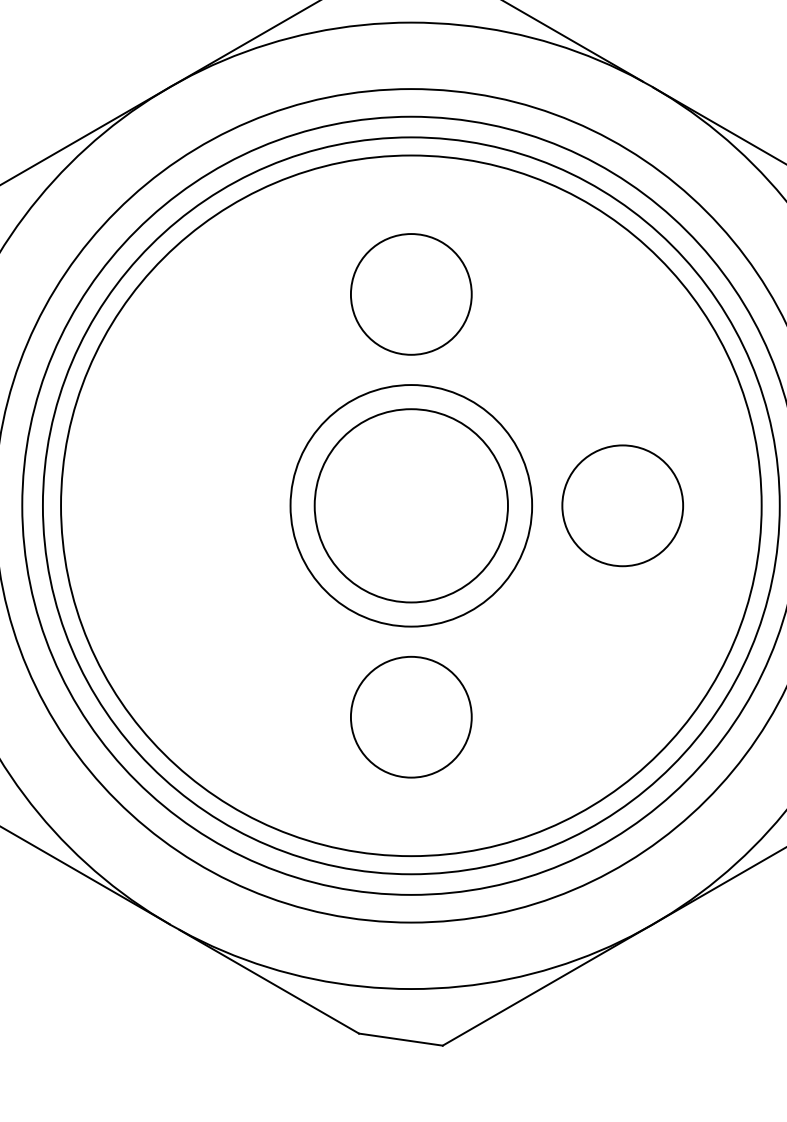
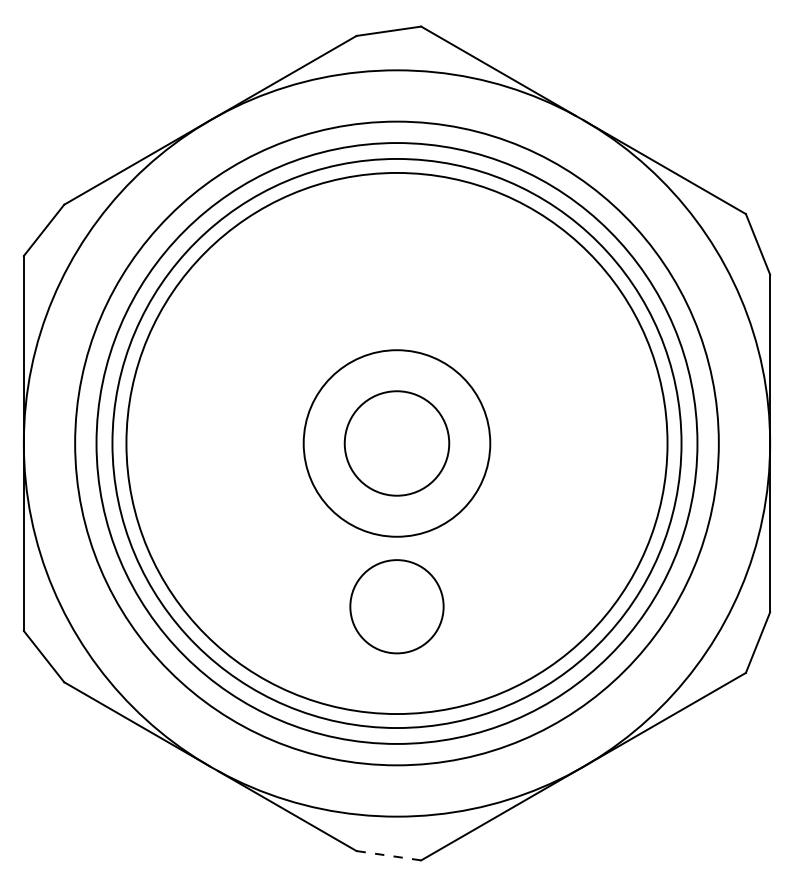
circle: (410, 293) -> (396, 279), removed
circle: (410, 505) -> (396, 443), size x0.7
circle: (621, 505) -> (559, 443), removed
line: (400, 1039) -> (388, 855), solid -> dashed

